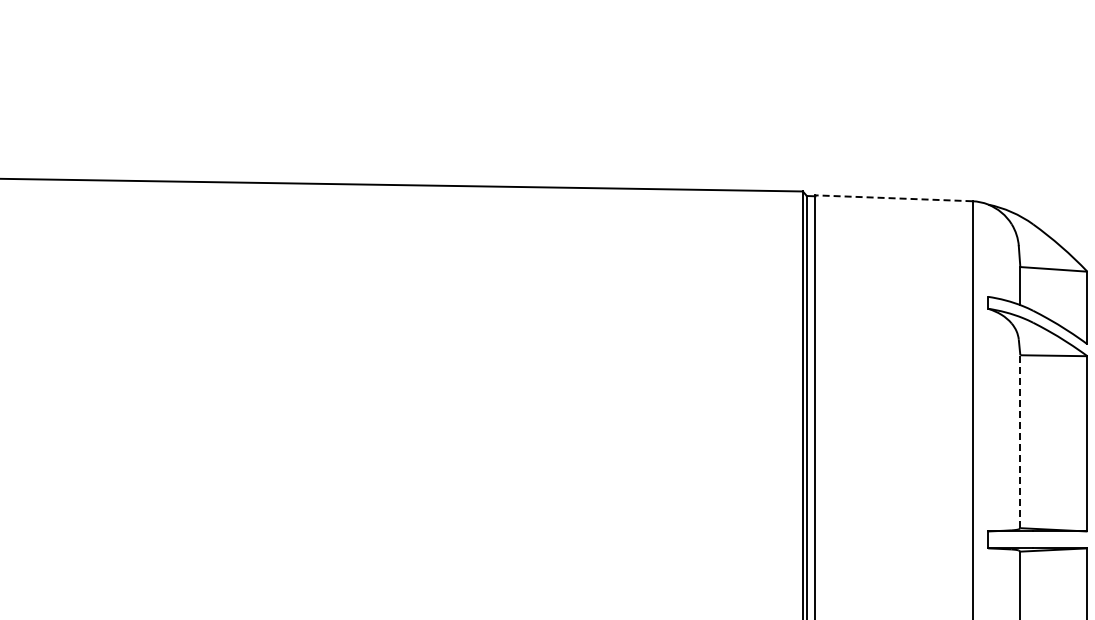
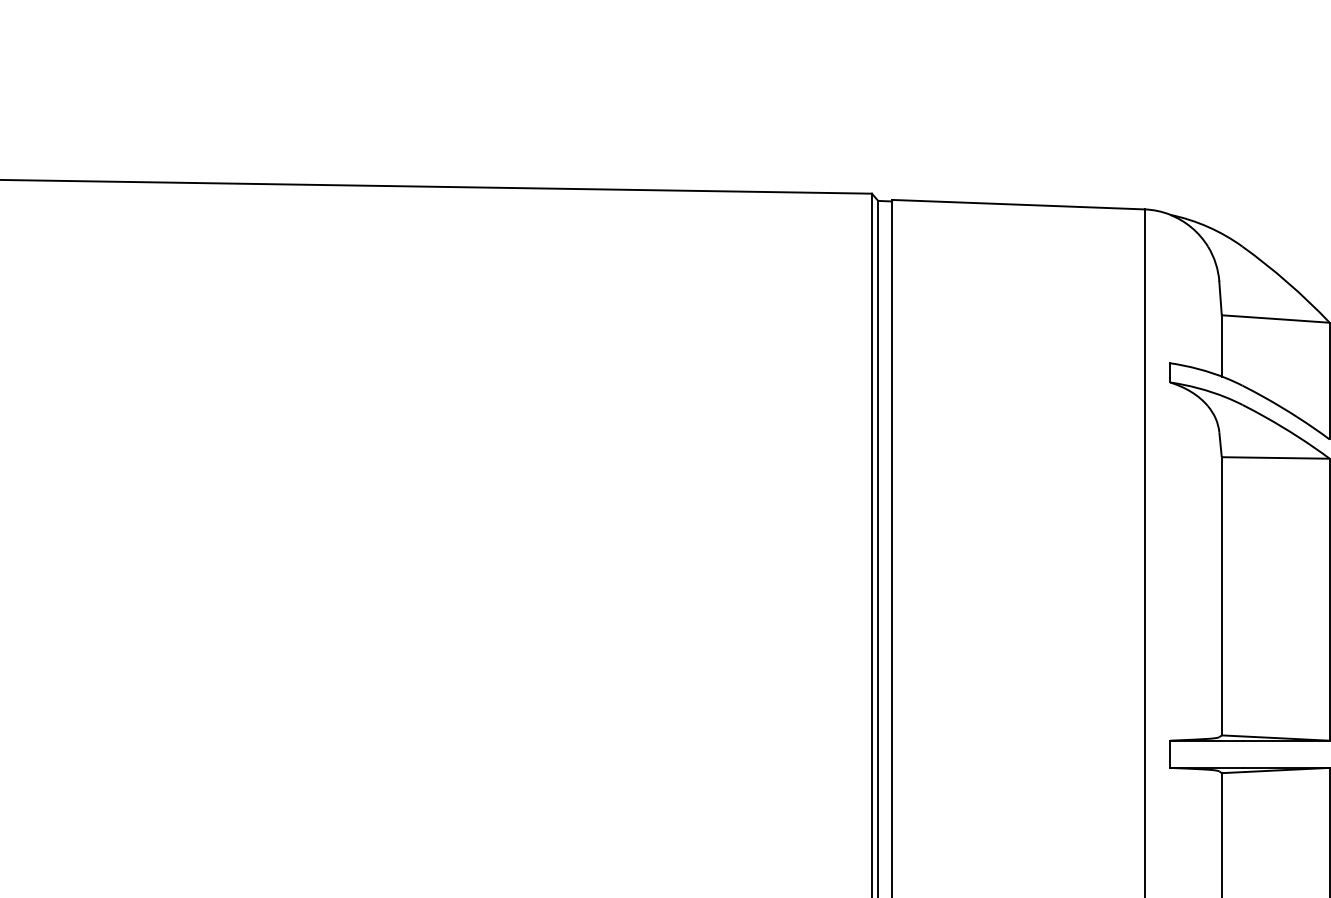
line: (893, 198) -> (1017, 204), dashed -> solid
line: (1020, 441) -> (1222, 595), dashed -> solid

